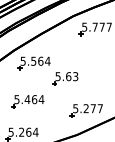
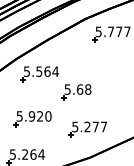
text: (75, 76) -> (88, 89), 5.63 -> 5.68
text: (33, 99) -> (39, 116), 5.464 -> 5.920
part: (86, 110) -> (87, 129), moved

